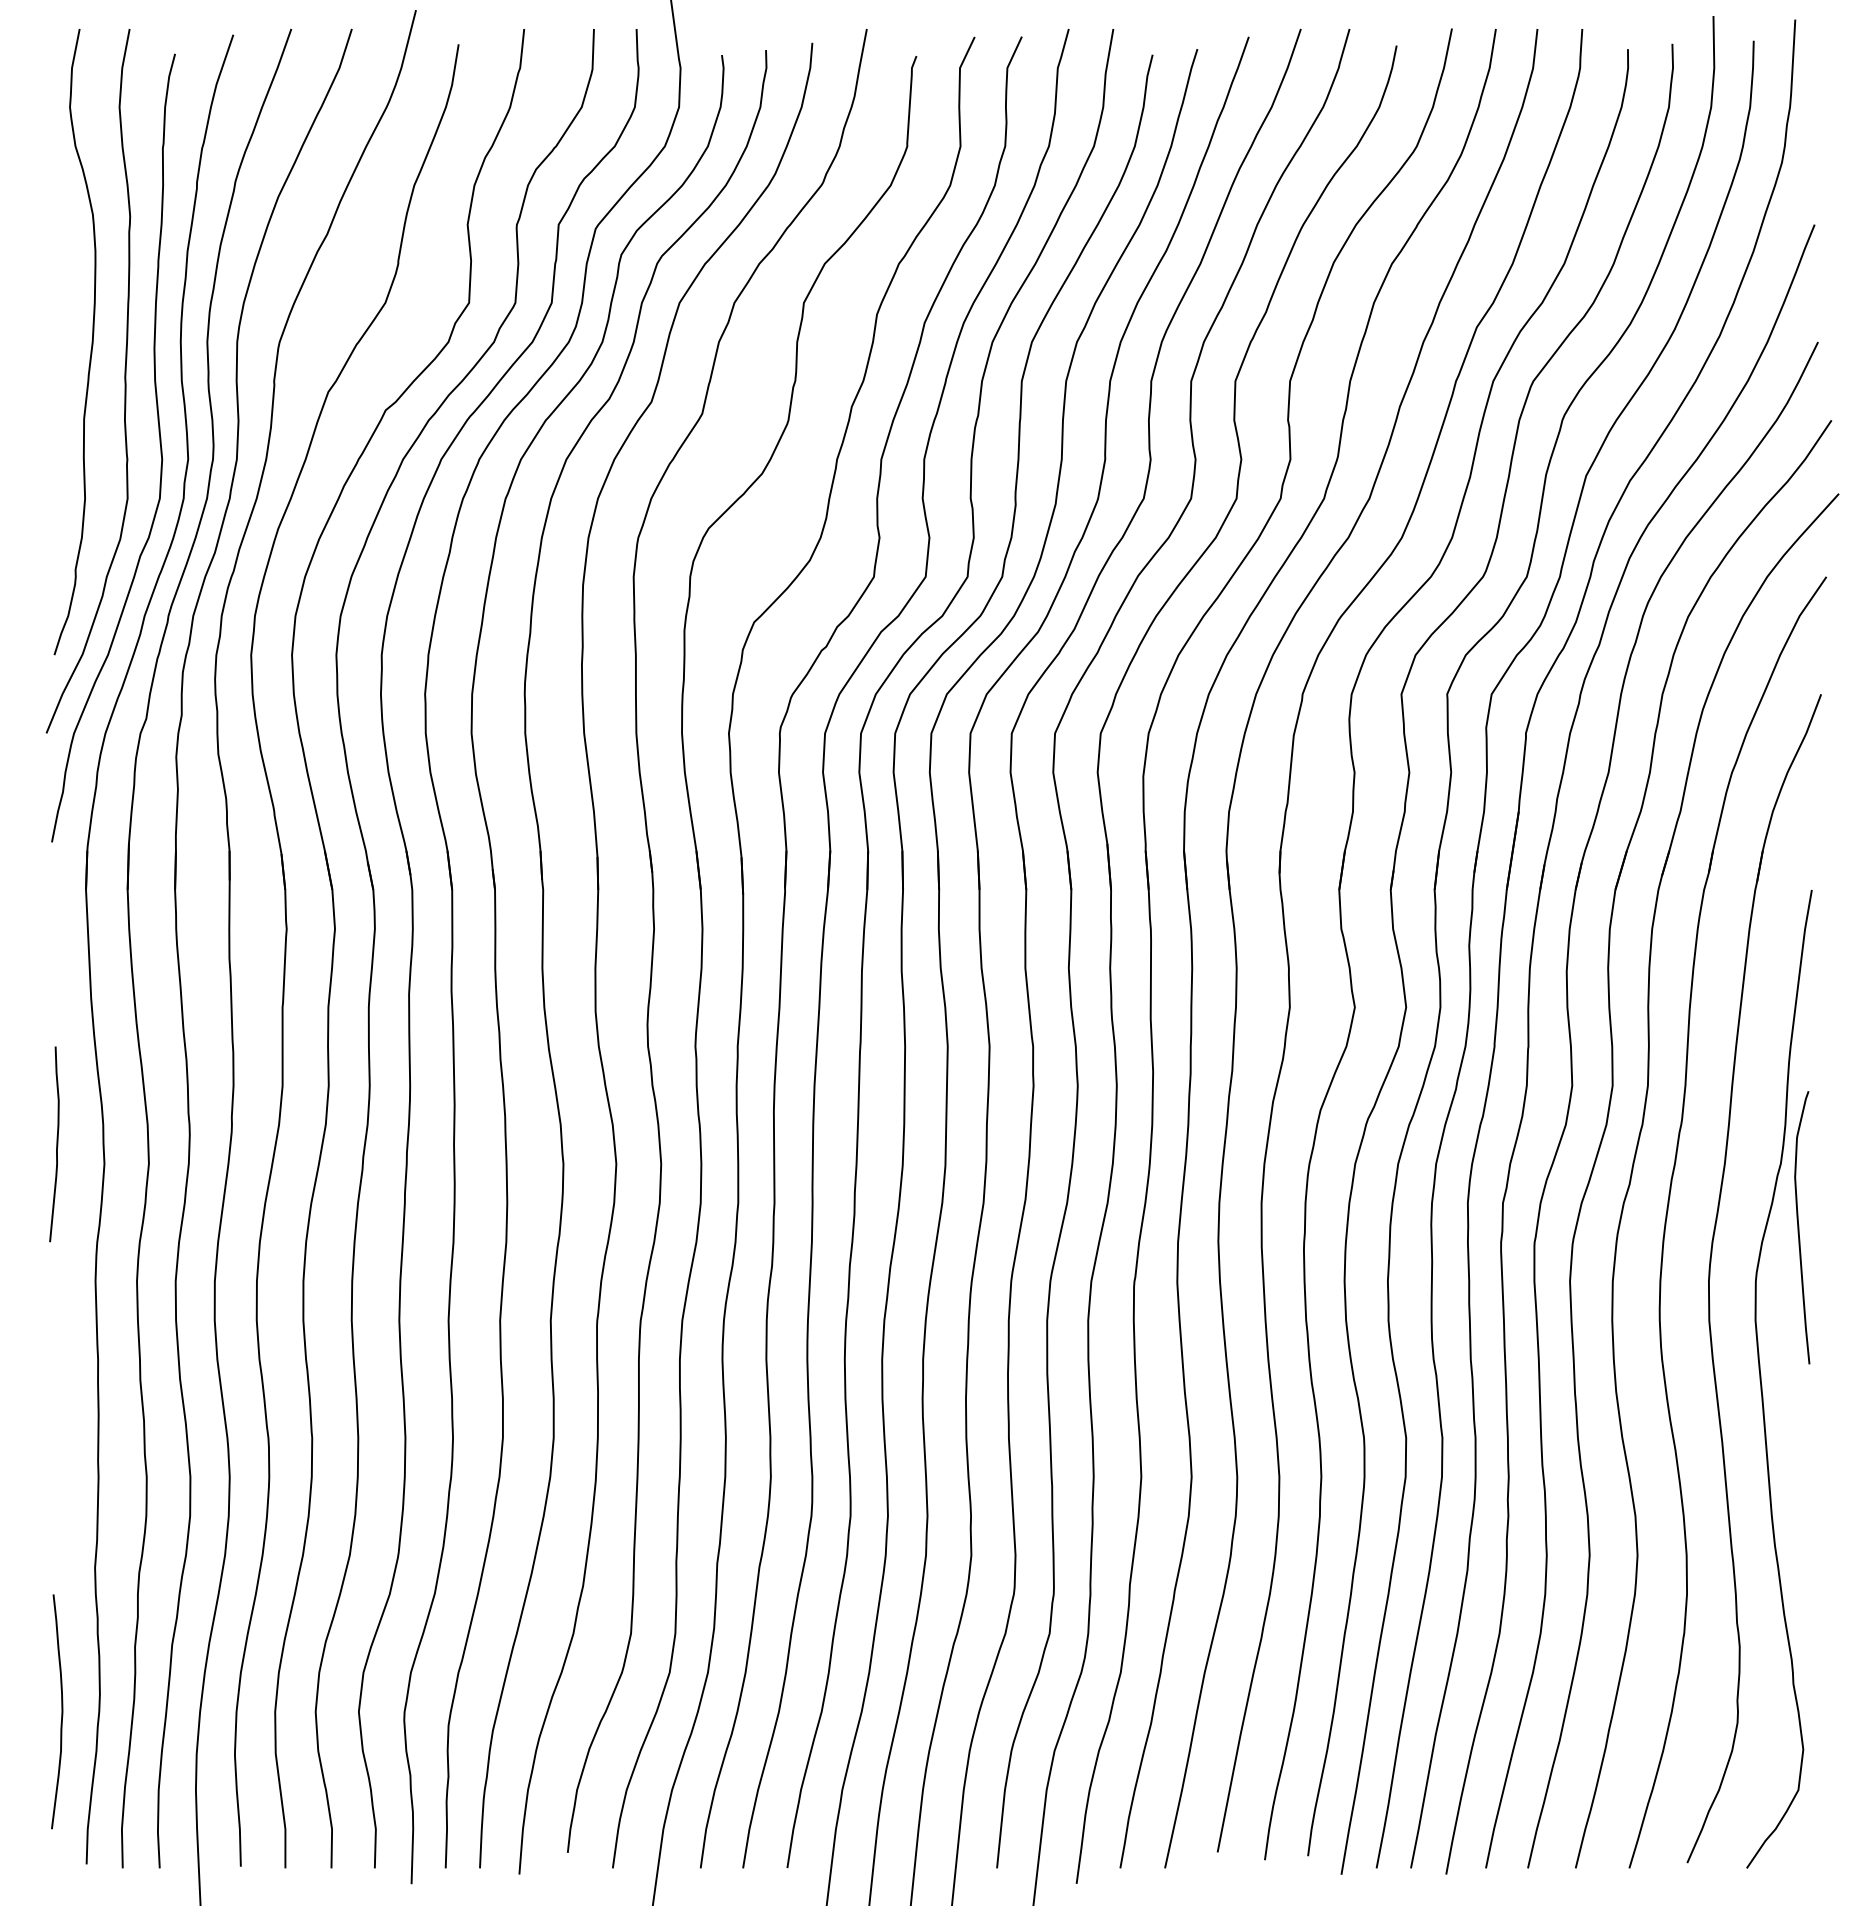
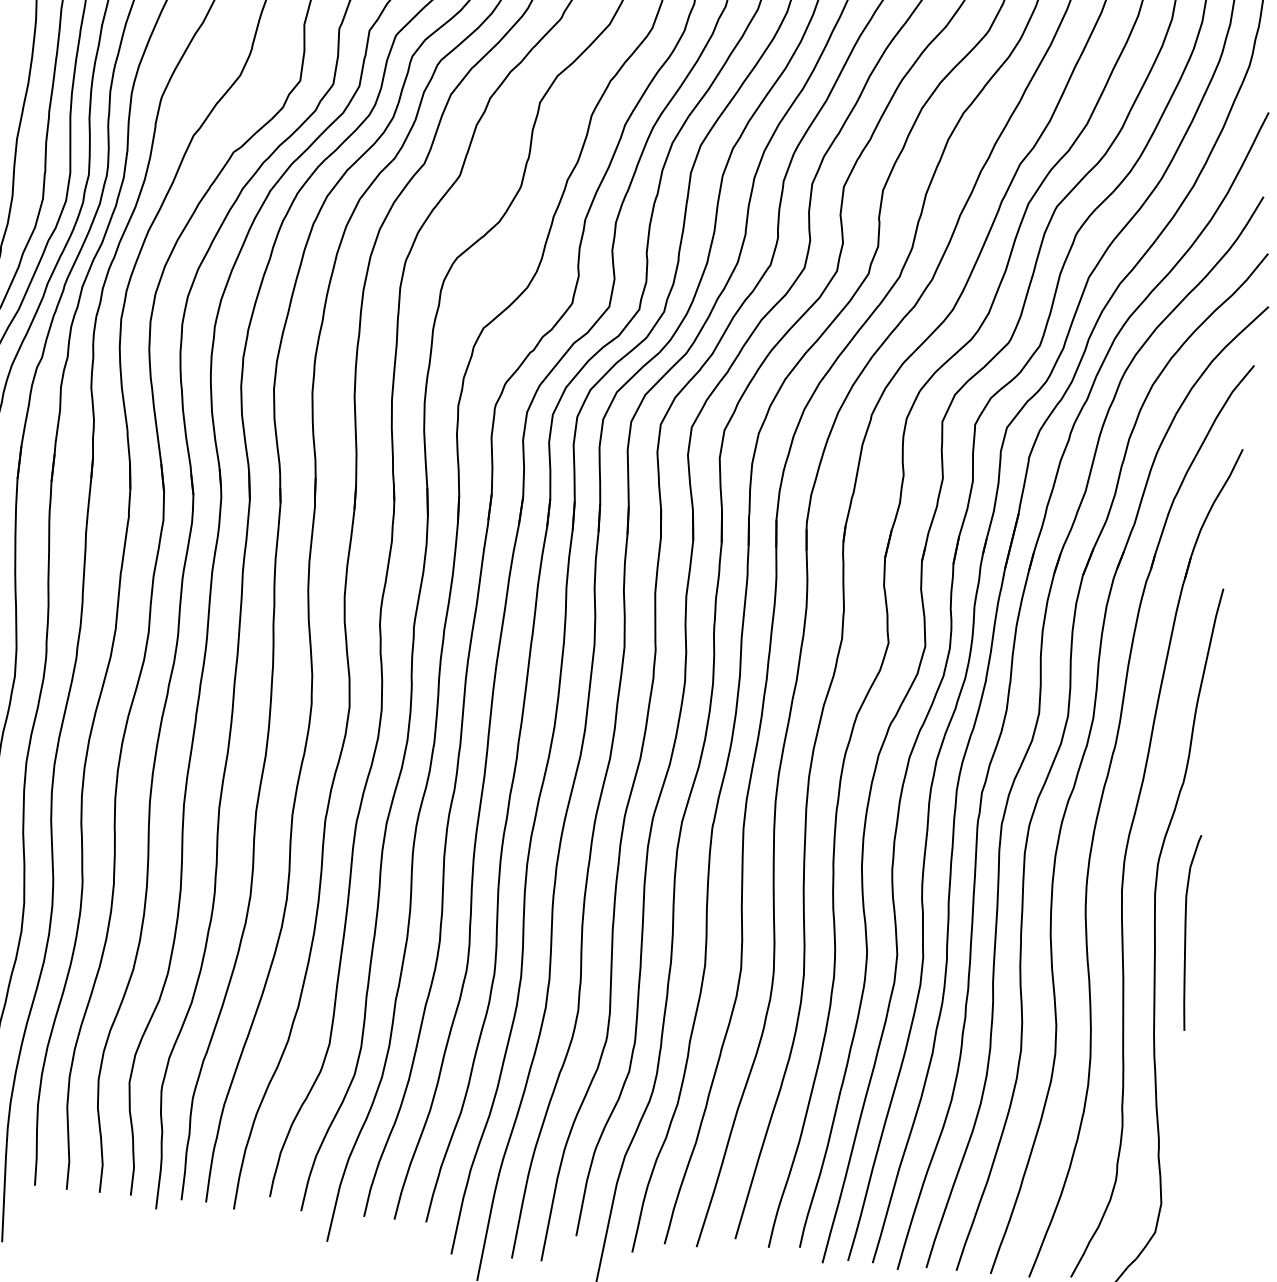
curve: (1799, 1227) -> (1186, 932), moved

